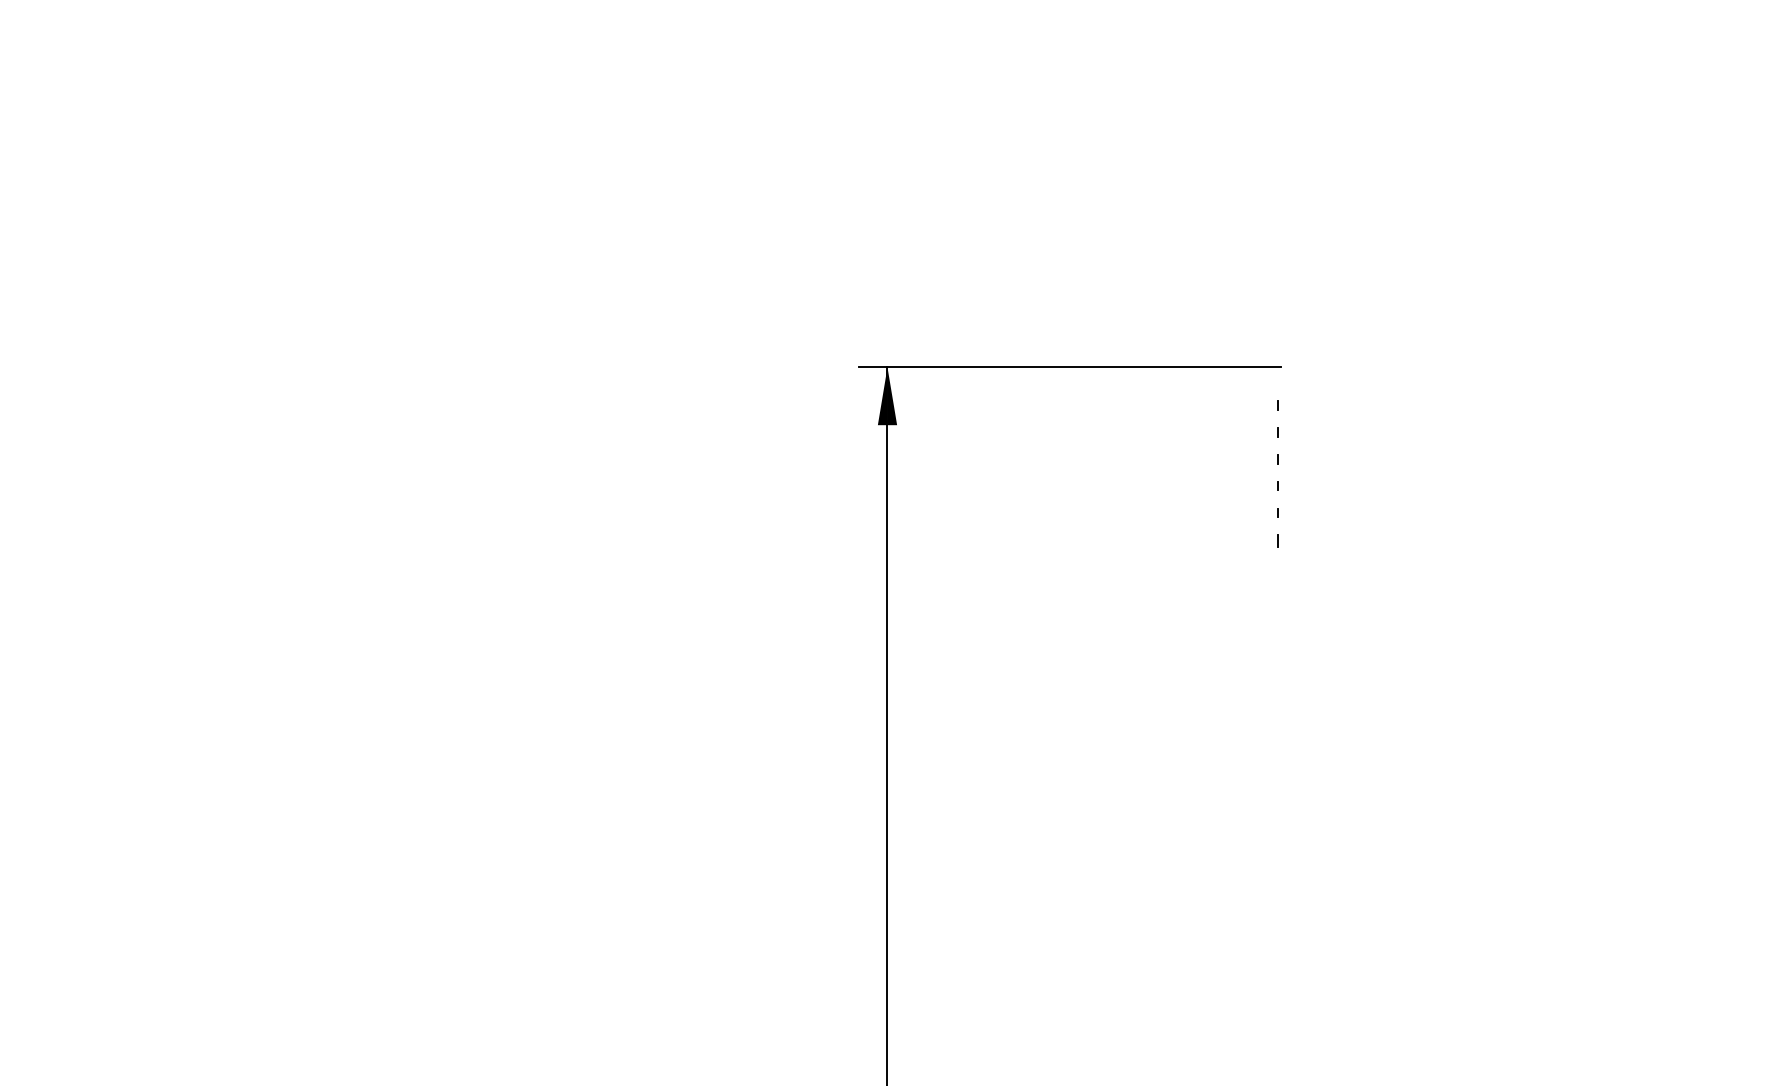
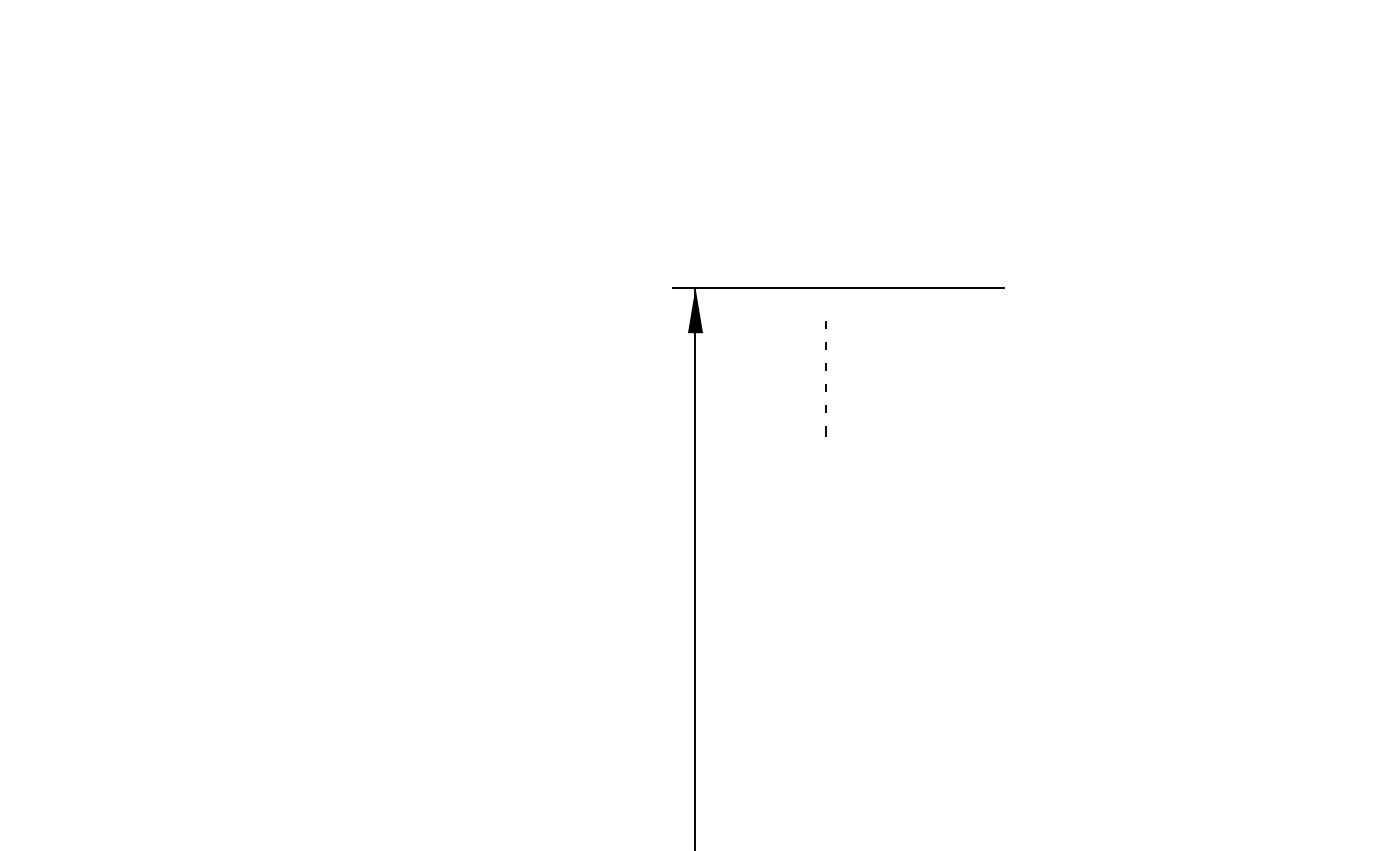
part: (1276, 474) -> (825, 378), moved

